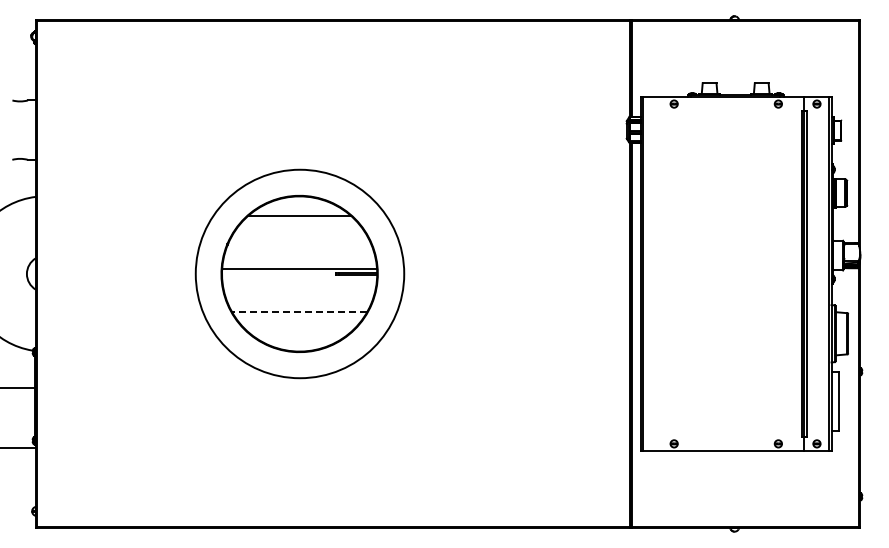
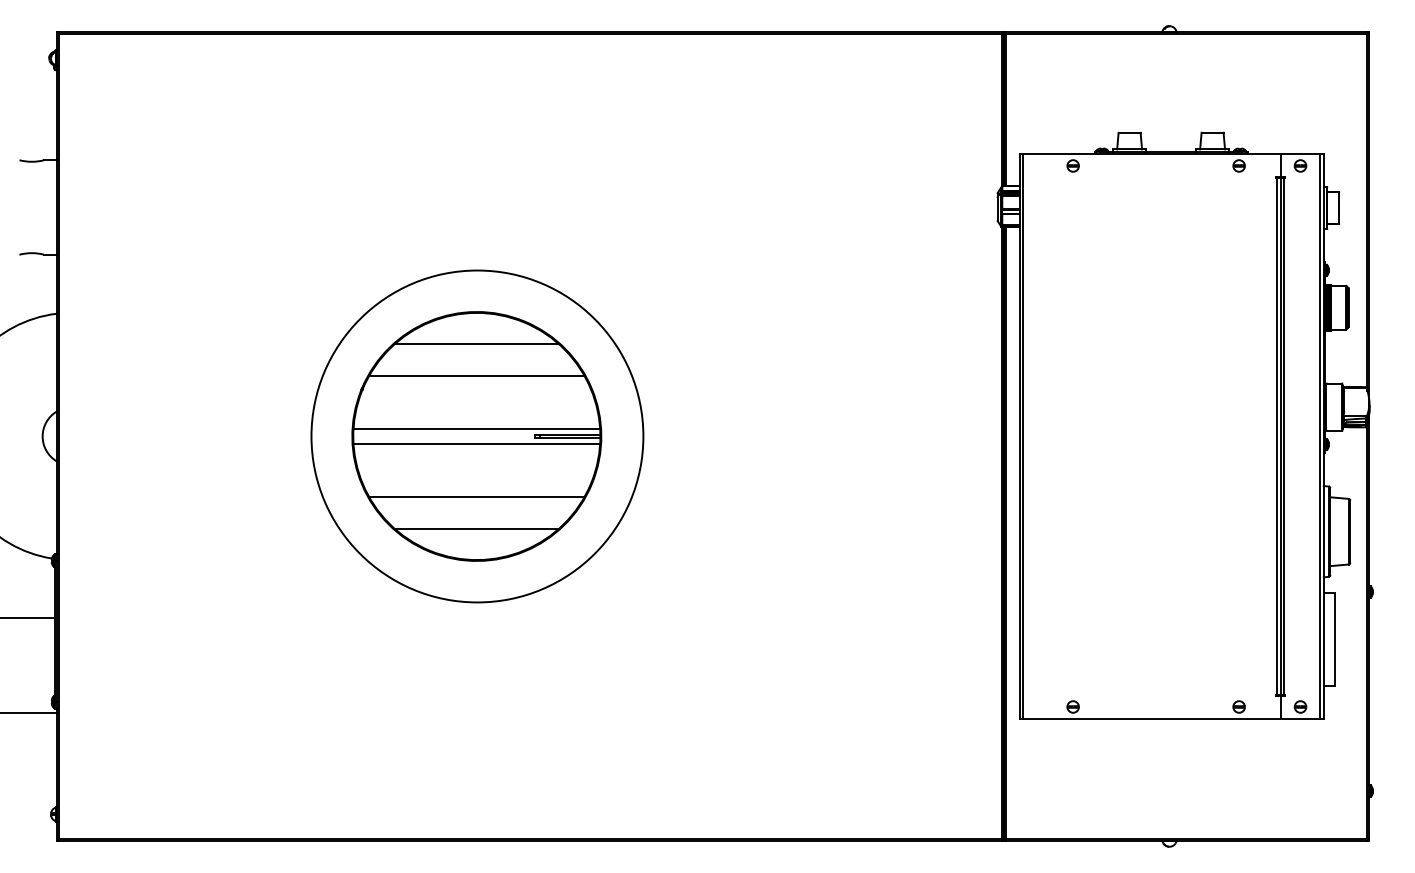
line: (299, 235) -> (476, 375), added
line: (299, 278) -> (476, 443), added
line: (299, 312) -> (476, 497), dashed -> solid
line: (299, 331) -> (476, 528), added

